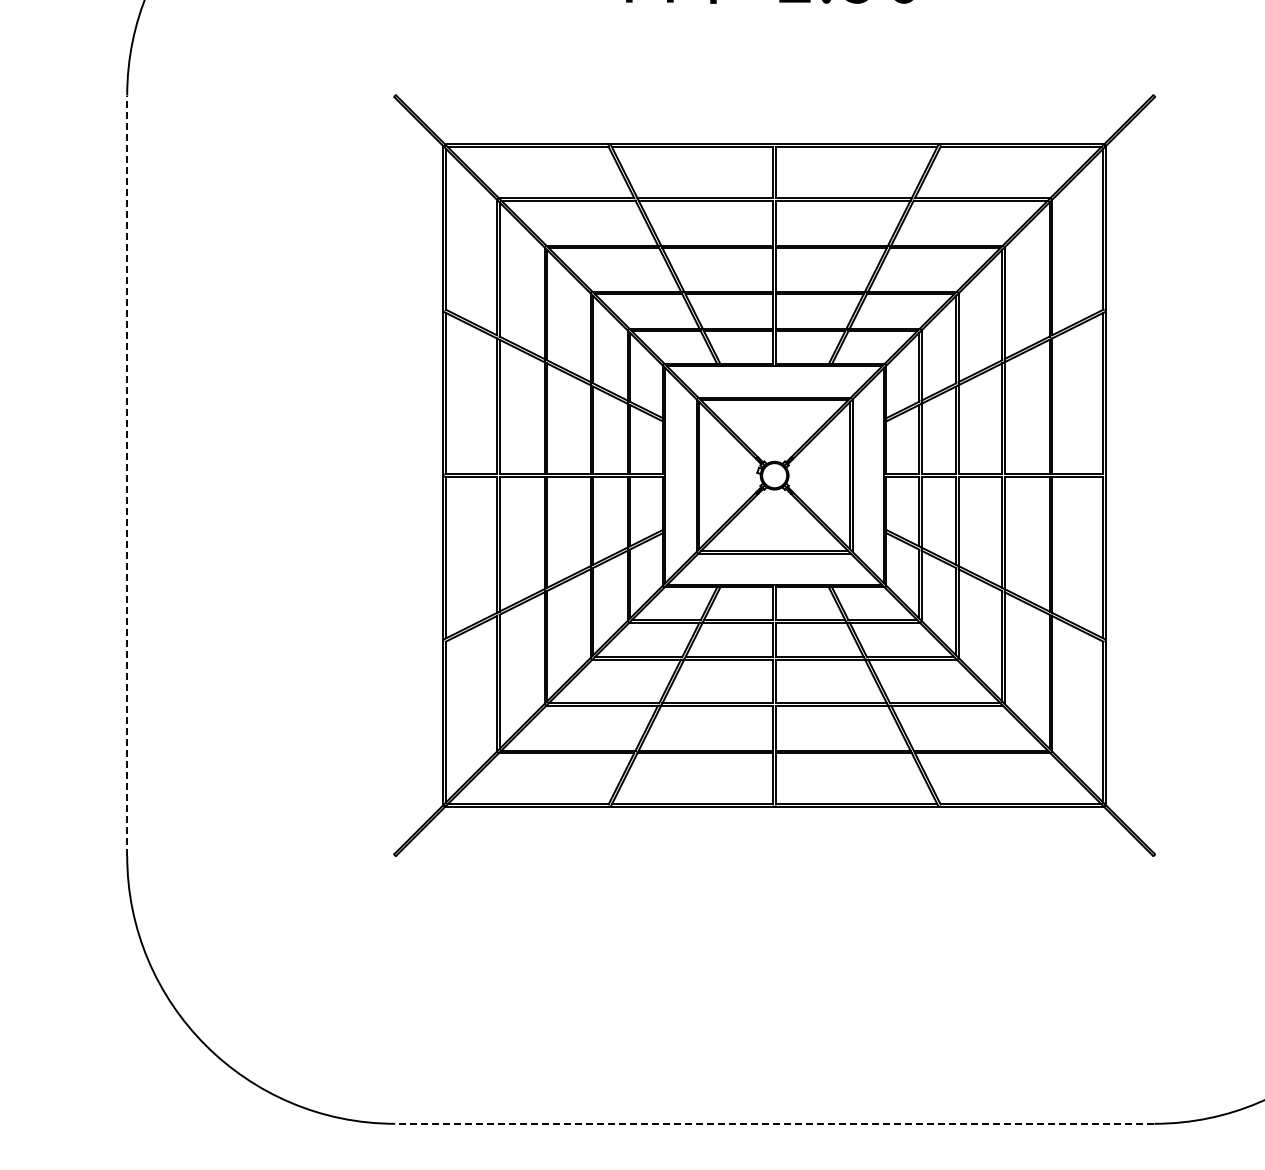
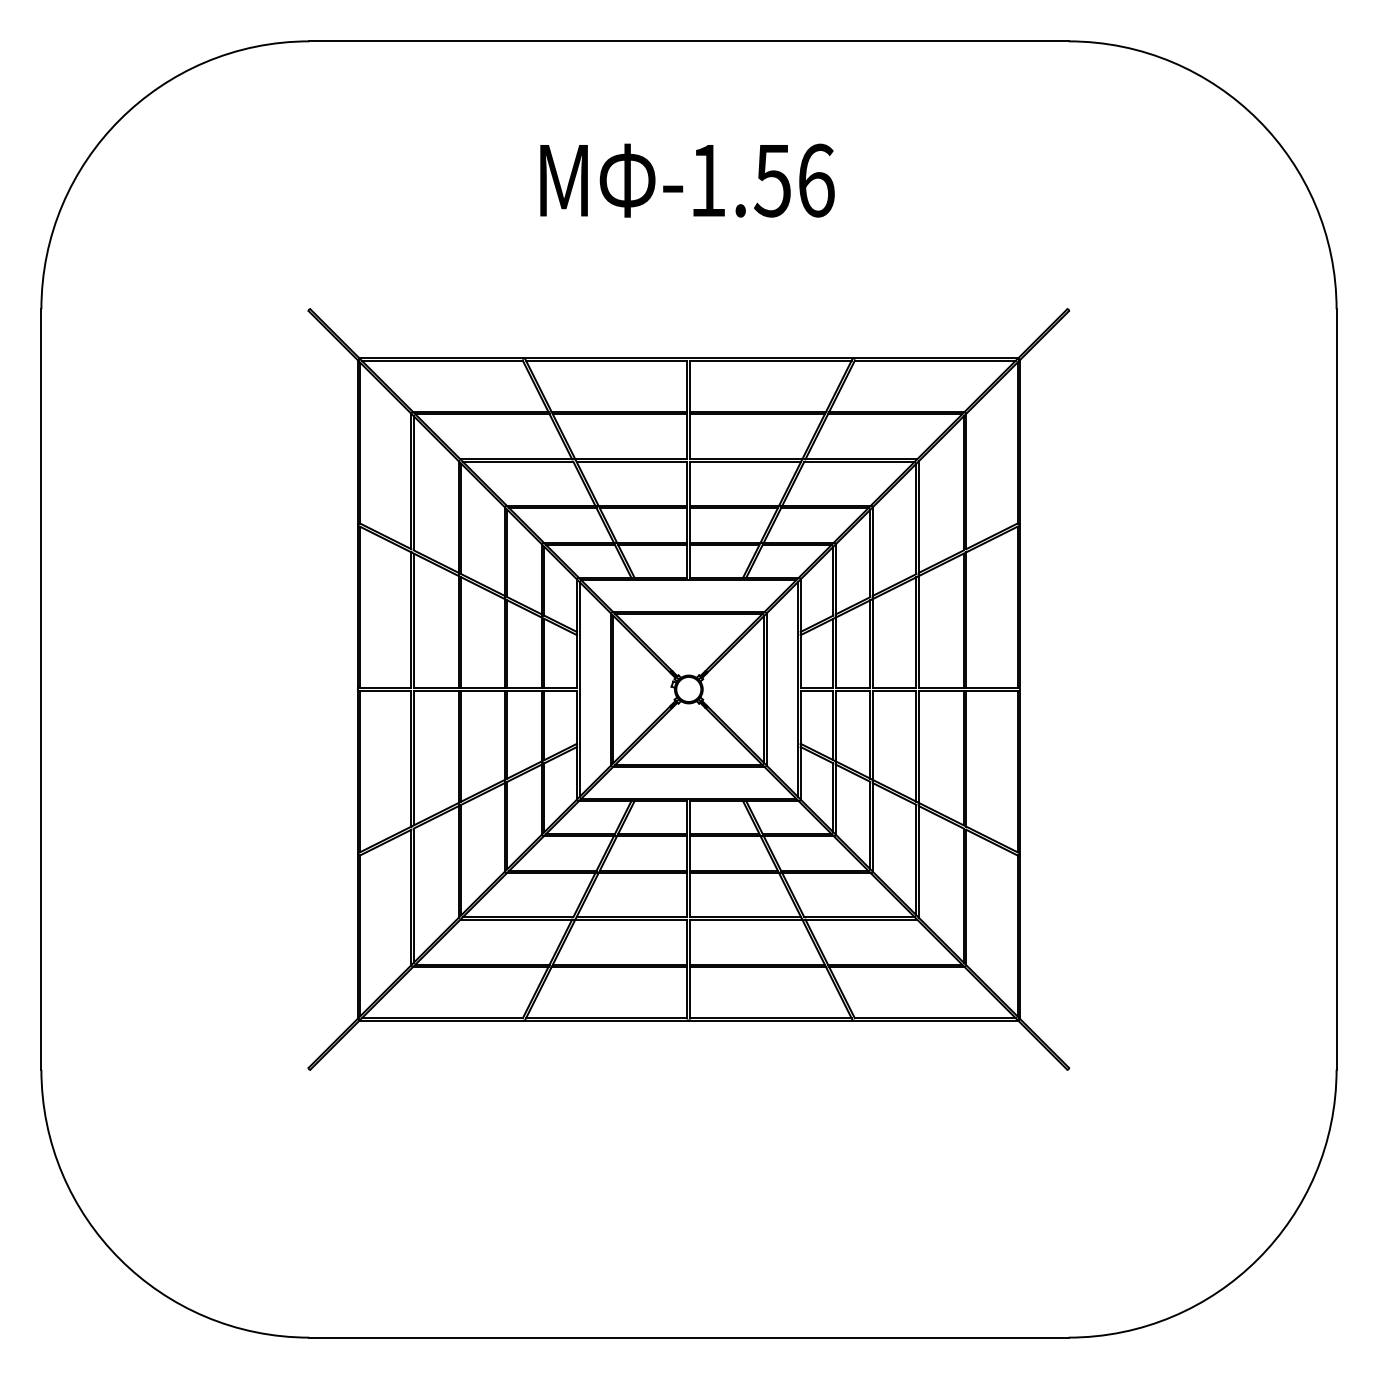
line: (127, 475) -> (41, 689), dashed -> solid
line: (774, 1123) -> (688, 1337), dashed -> solid

